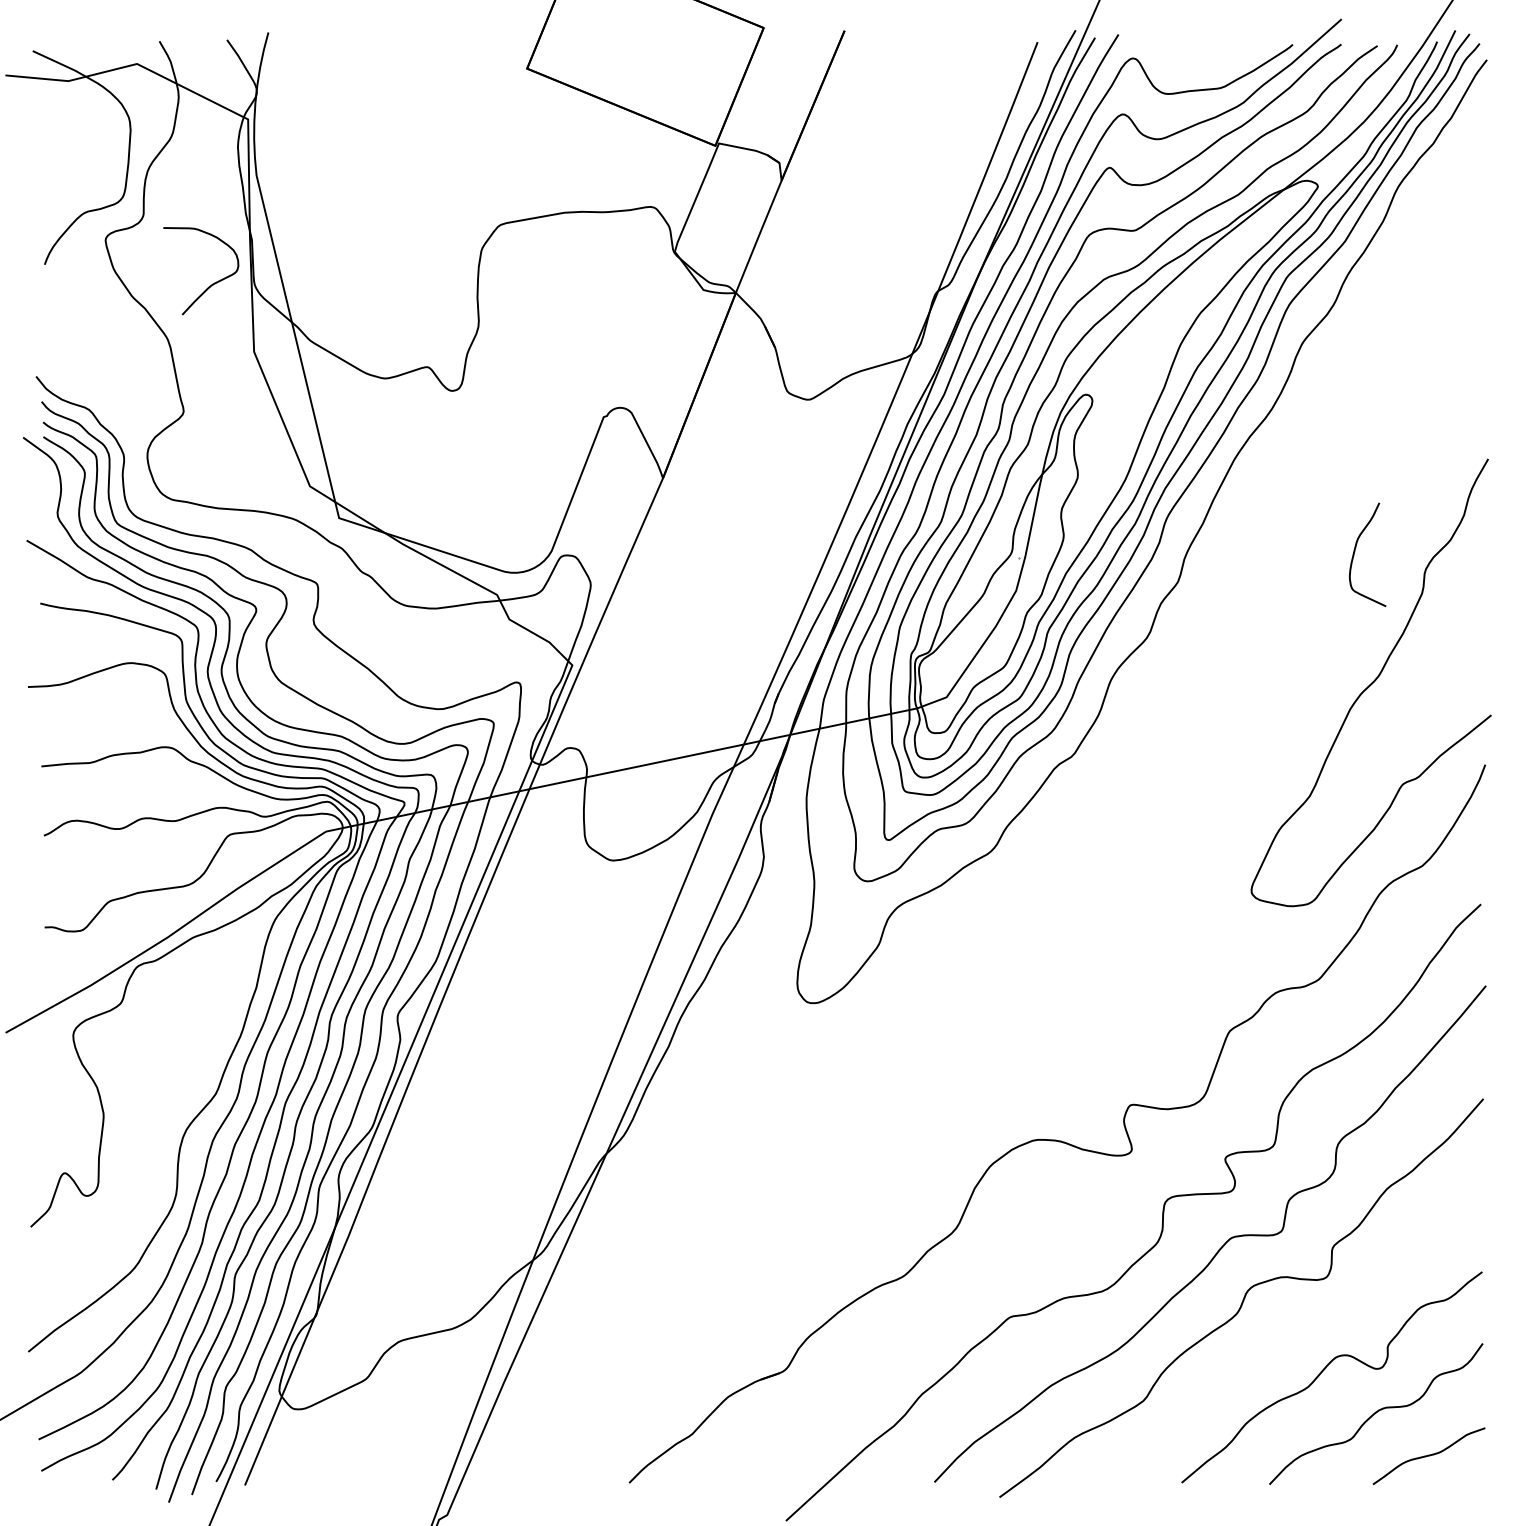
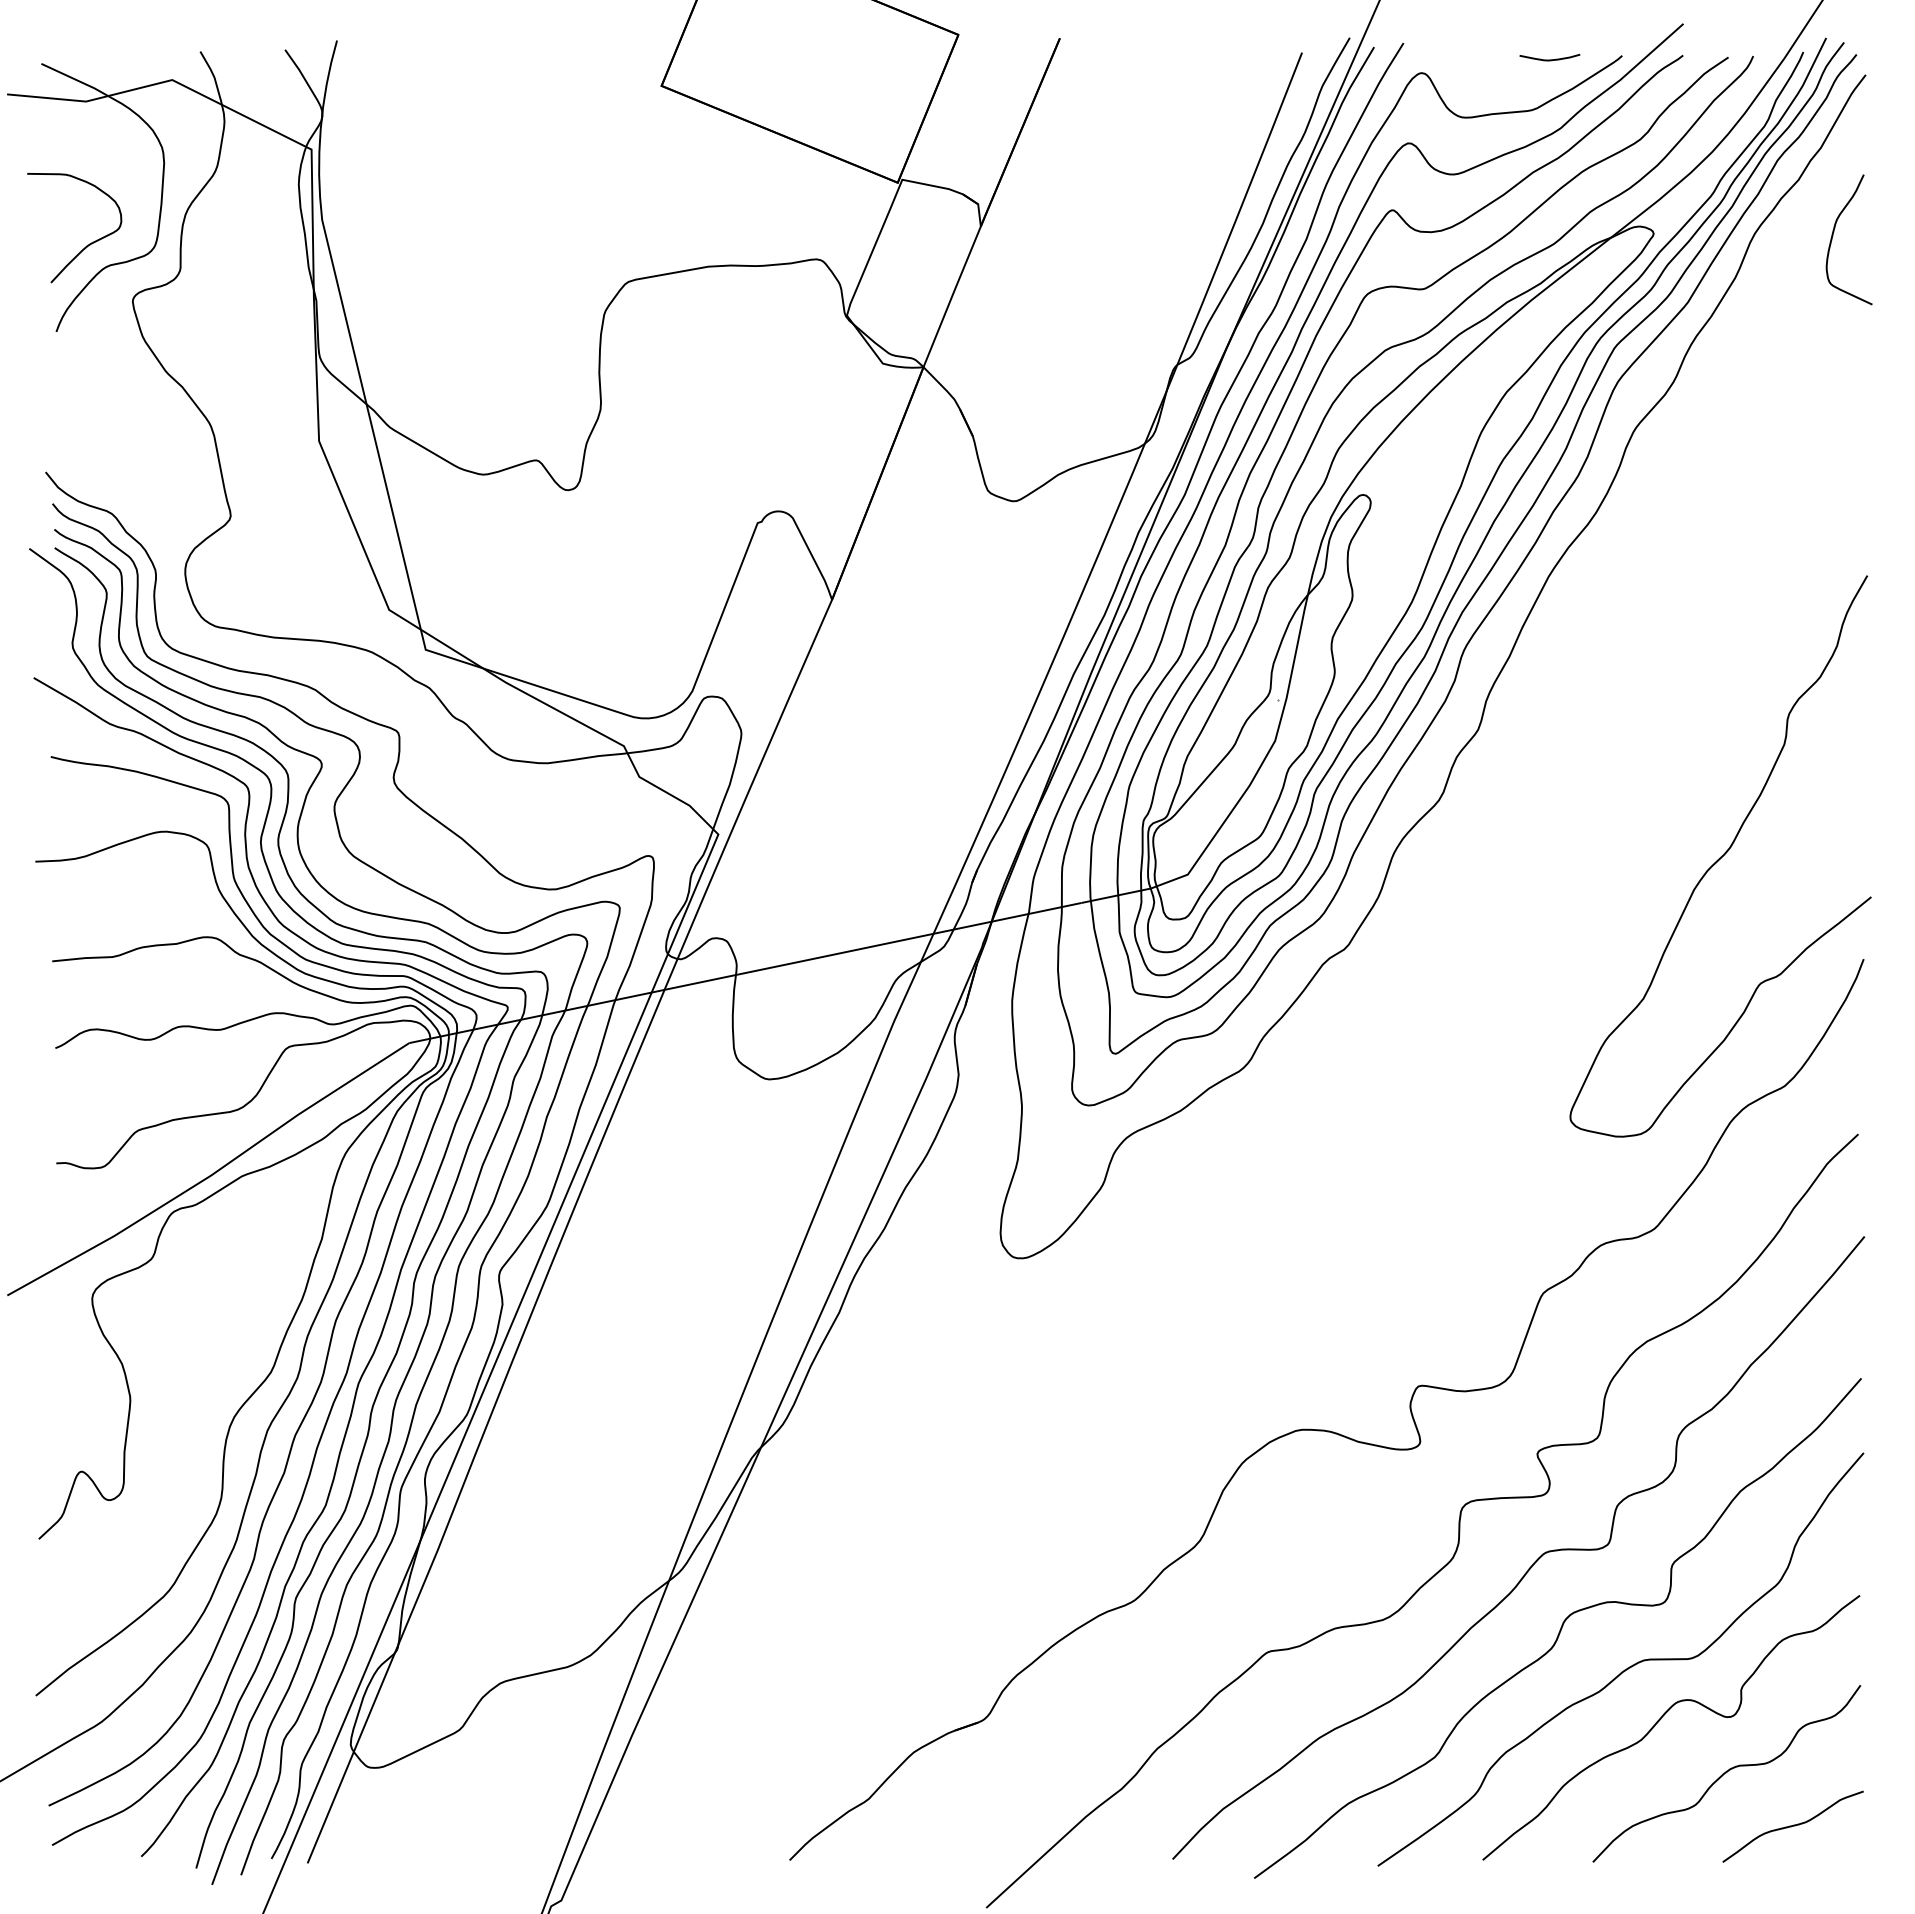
curve: (1234, 47) -> (1549, 59), added
curve: (210, 285) -> (86, 245), moved
curve: (1355, 552) -> (1833, 236), moved
curve: (1297, 1329) -> (1627, 1667), added

